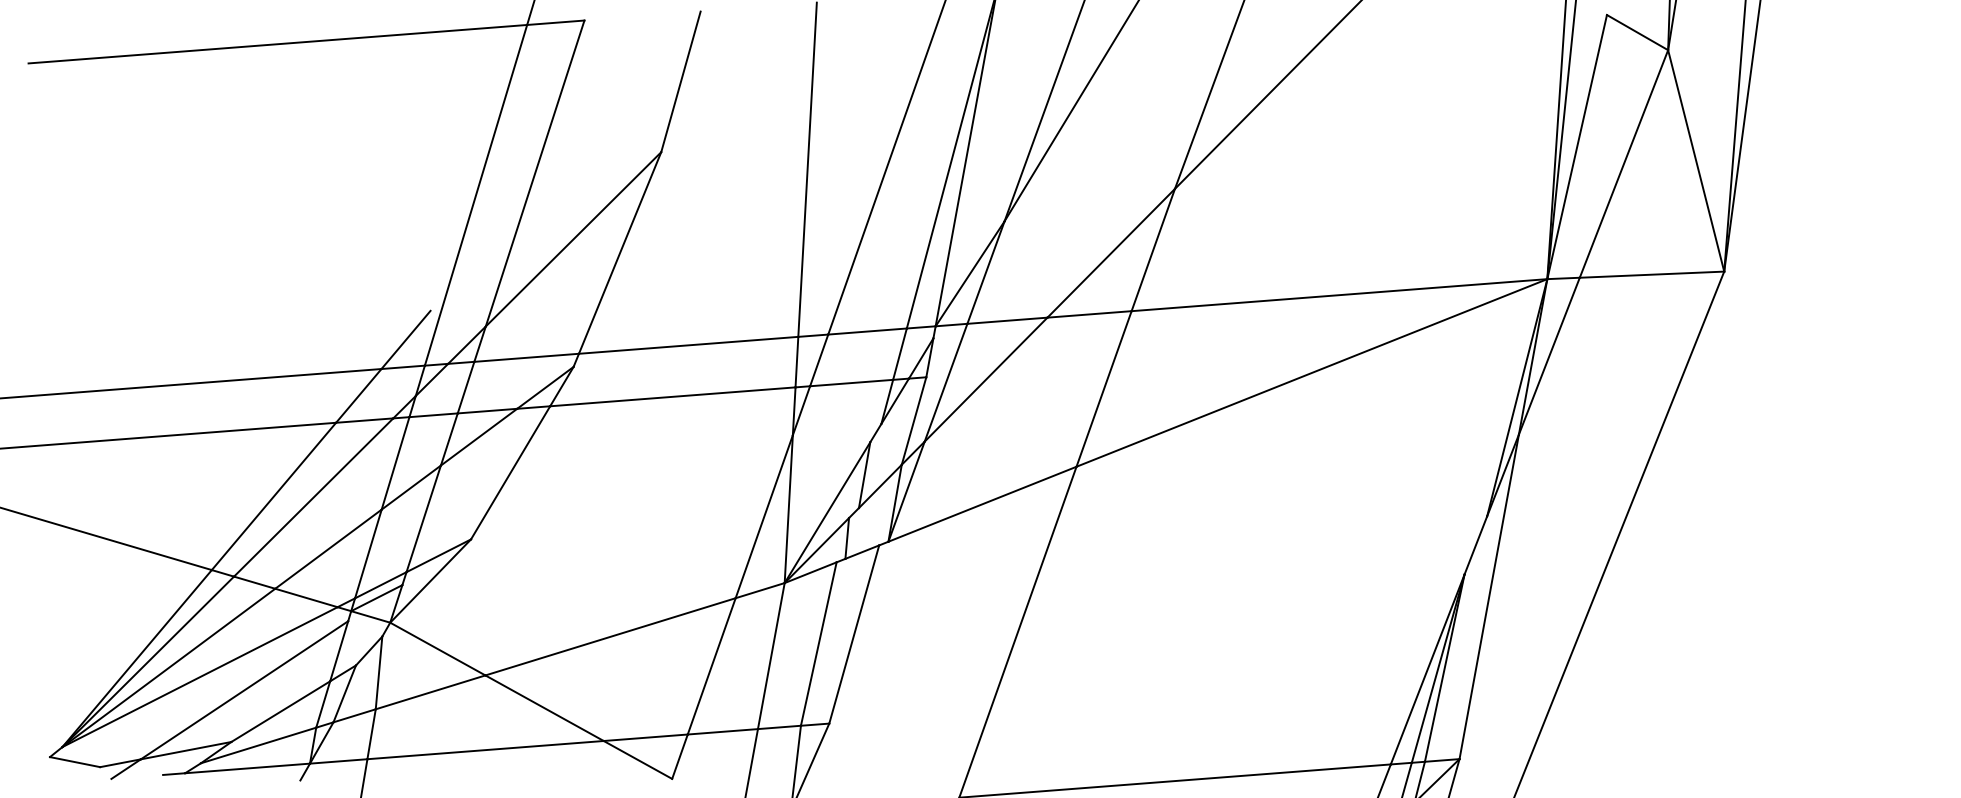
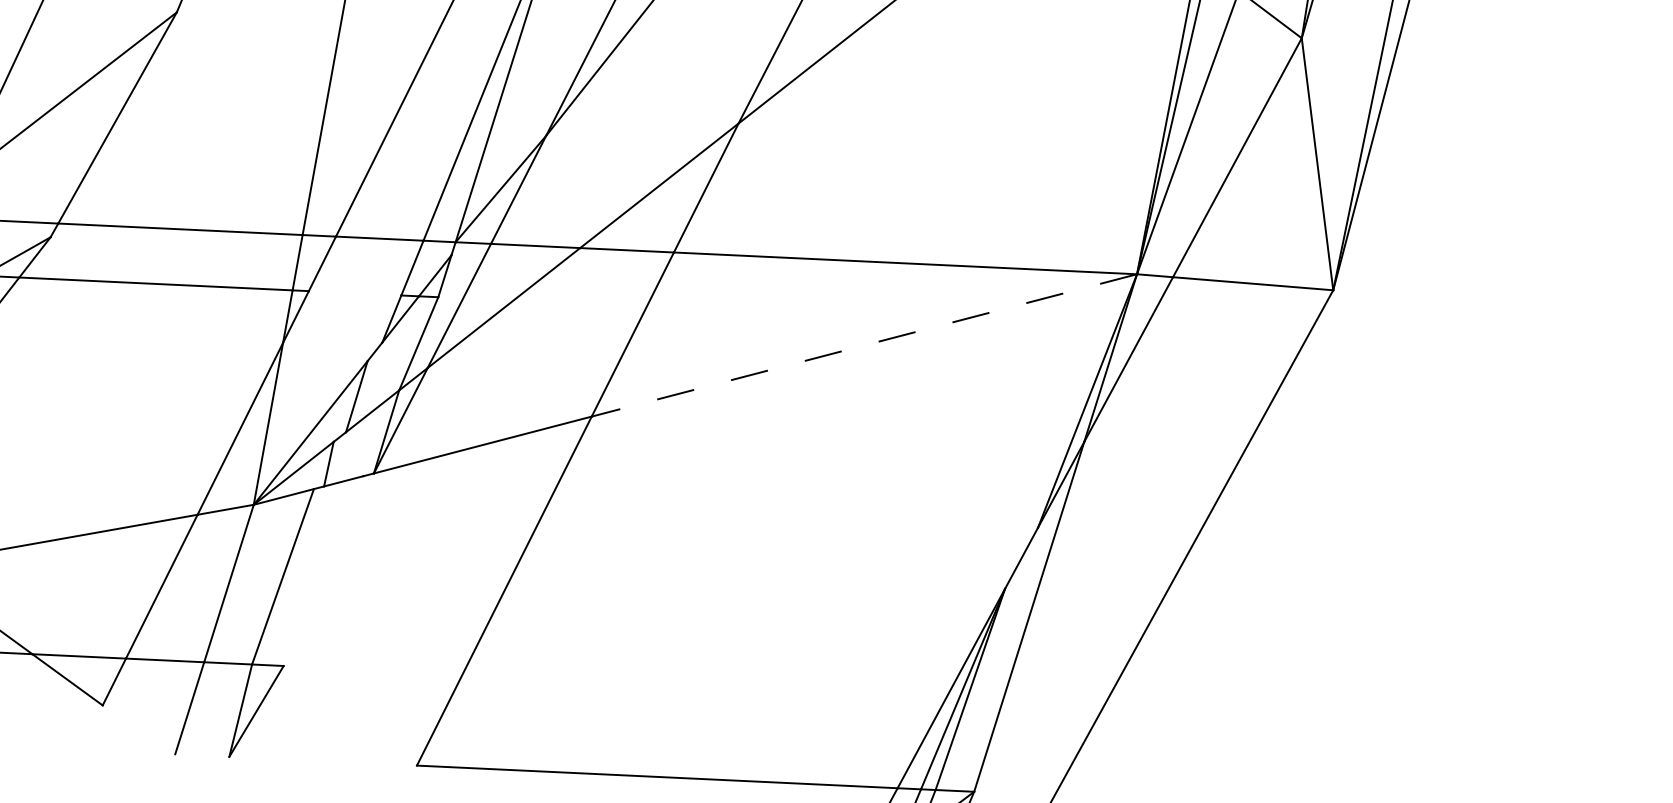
line: (1311, 373) -> (863, 345), solid -> dashed
line: (851, 382) -> (355, 292), removed
line: (854, 634) -> (323, 571), removed

